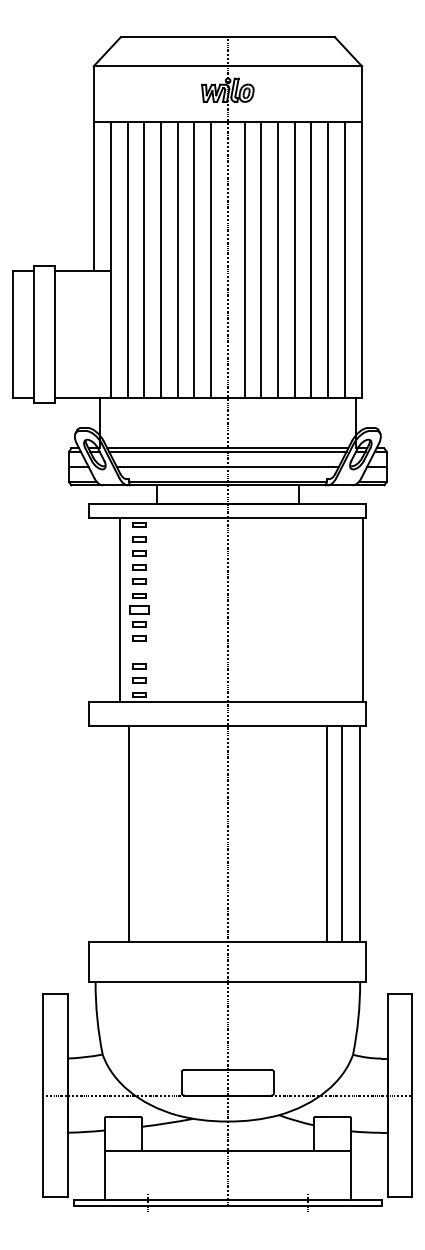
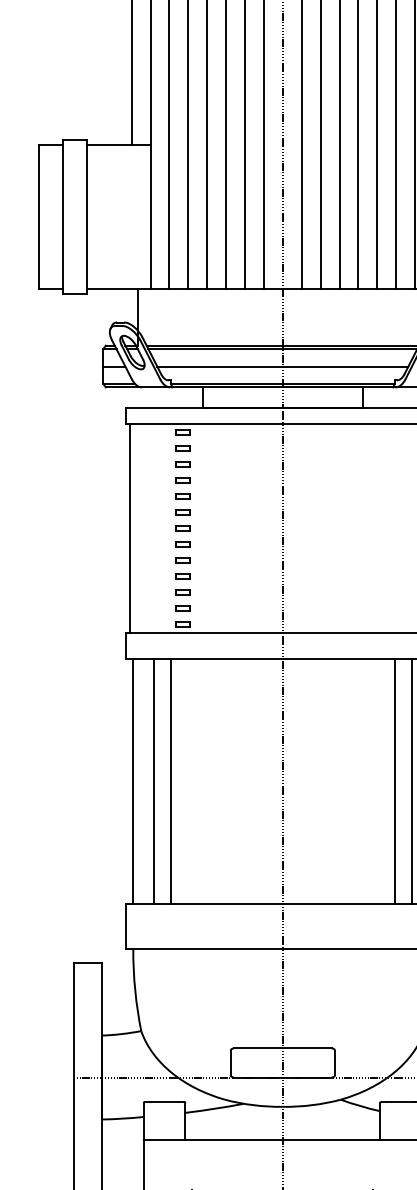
line: (119, 609) -> (129, 527), moved
part: (139, 609) -> (182, 527), size x0.62
part: (139, 652) -> (182, 576), added
line: (95, 833) -> (133, 781), added
line: (113, 833) -> (153, 781), added

